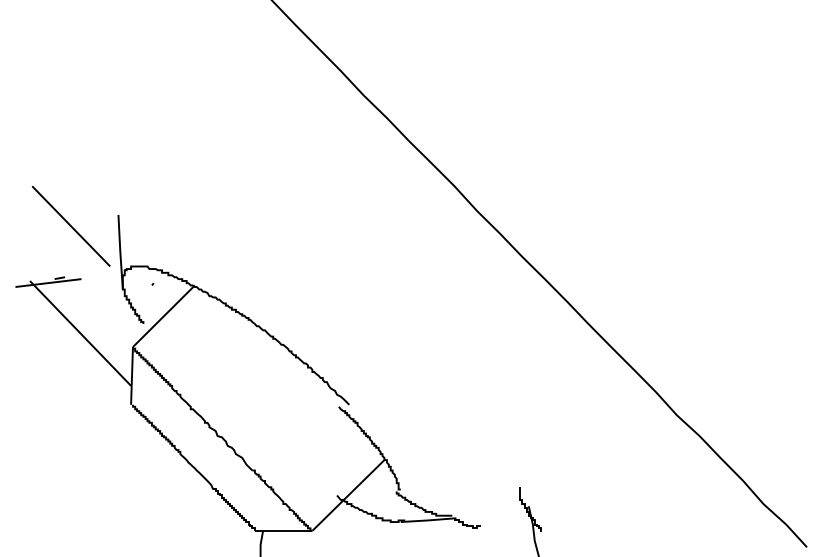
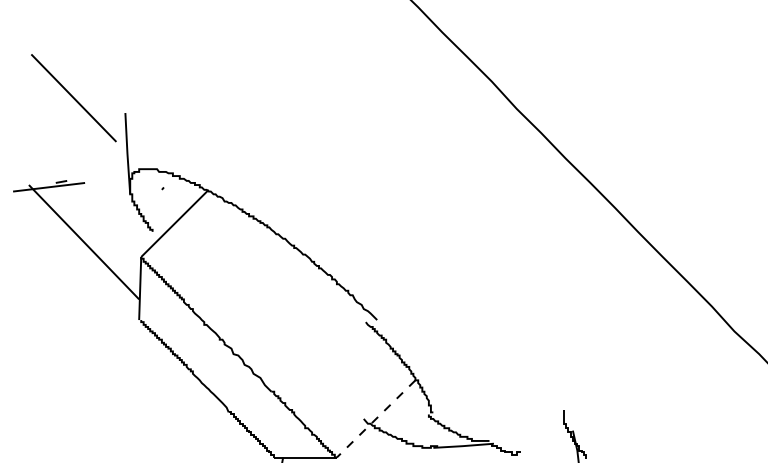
line: (70, 226) -> (73, 98), moved
line: (348, 495) -> (376, 418), solid -> dashed

